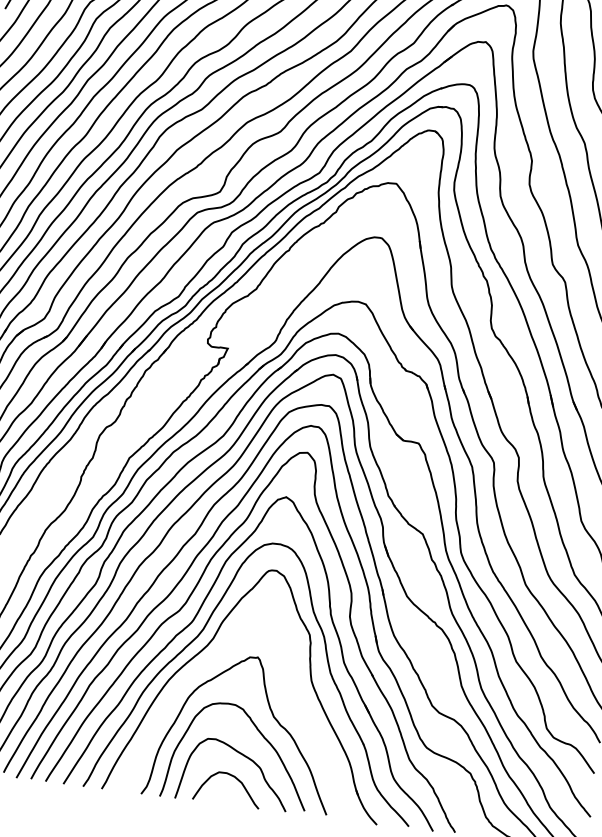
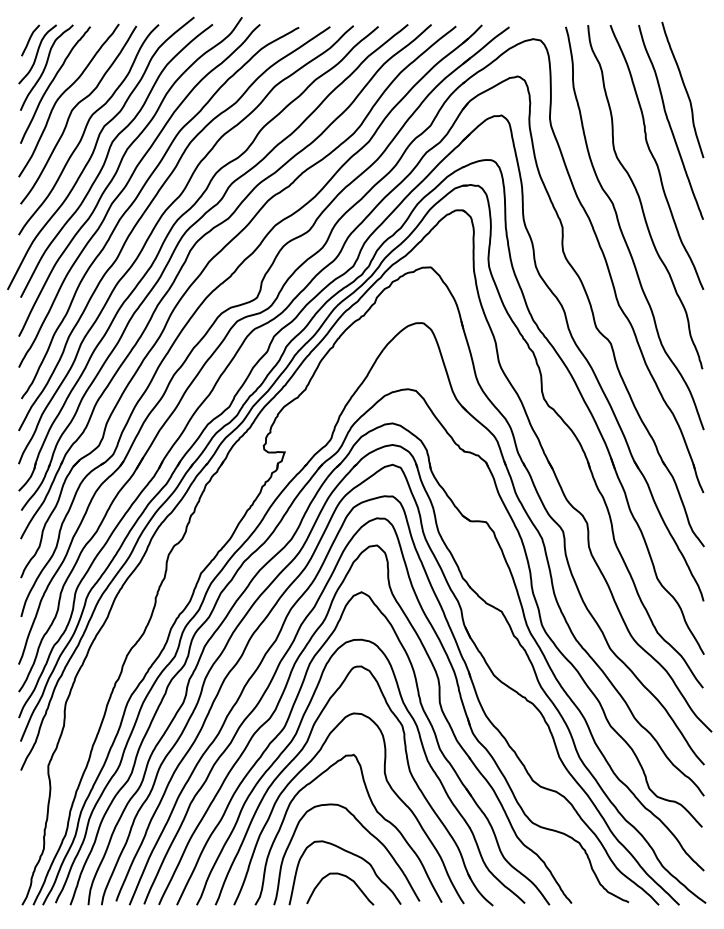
curve: (286, 689) -> (386, 782), added

